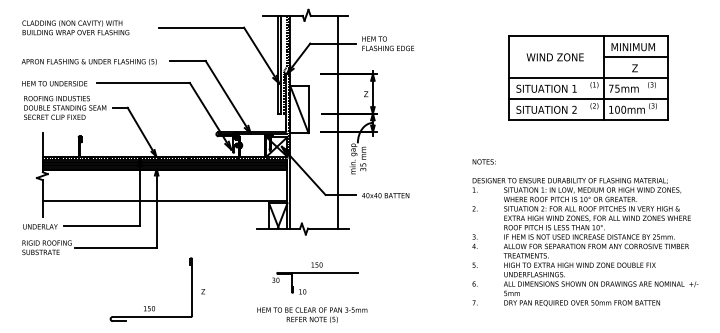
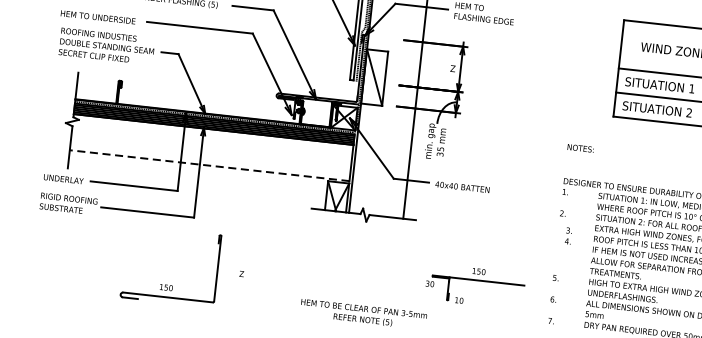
text: (483, 161) -> (580, 147), moved
line: (164, 201) -> (208, 165), solid -> dashed
text: (474, 241) -> (568, 235), moved
part: (315, 278) -> (475, 286), moved
part: (150, 306) -> (167, 285), moved

